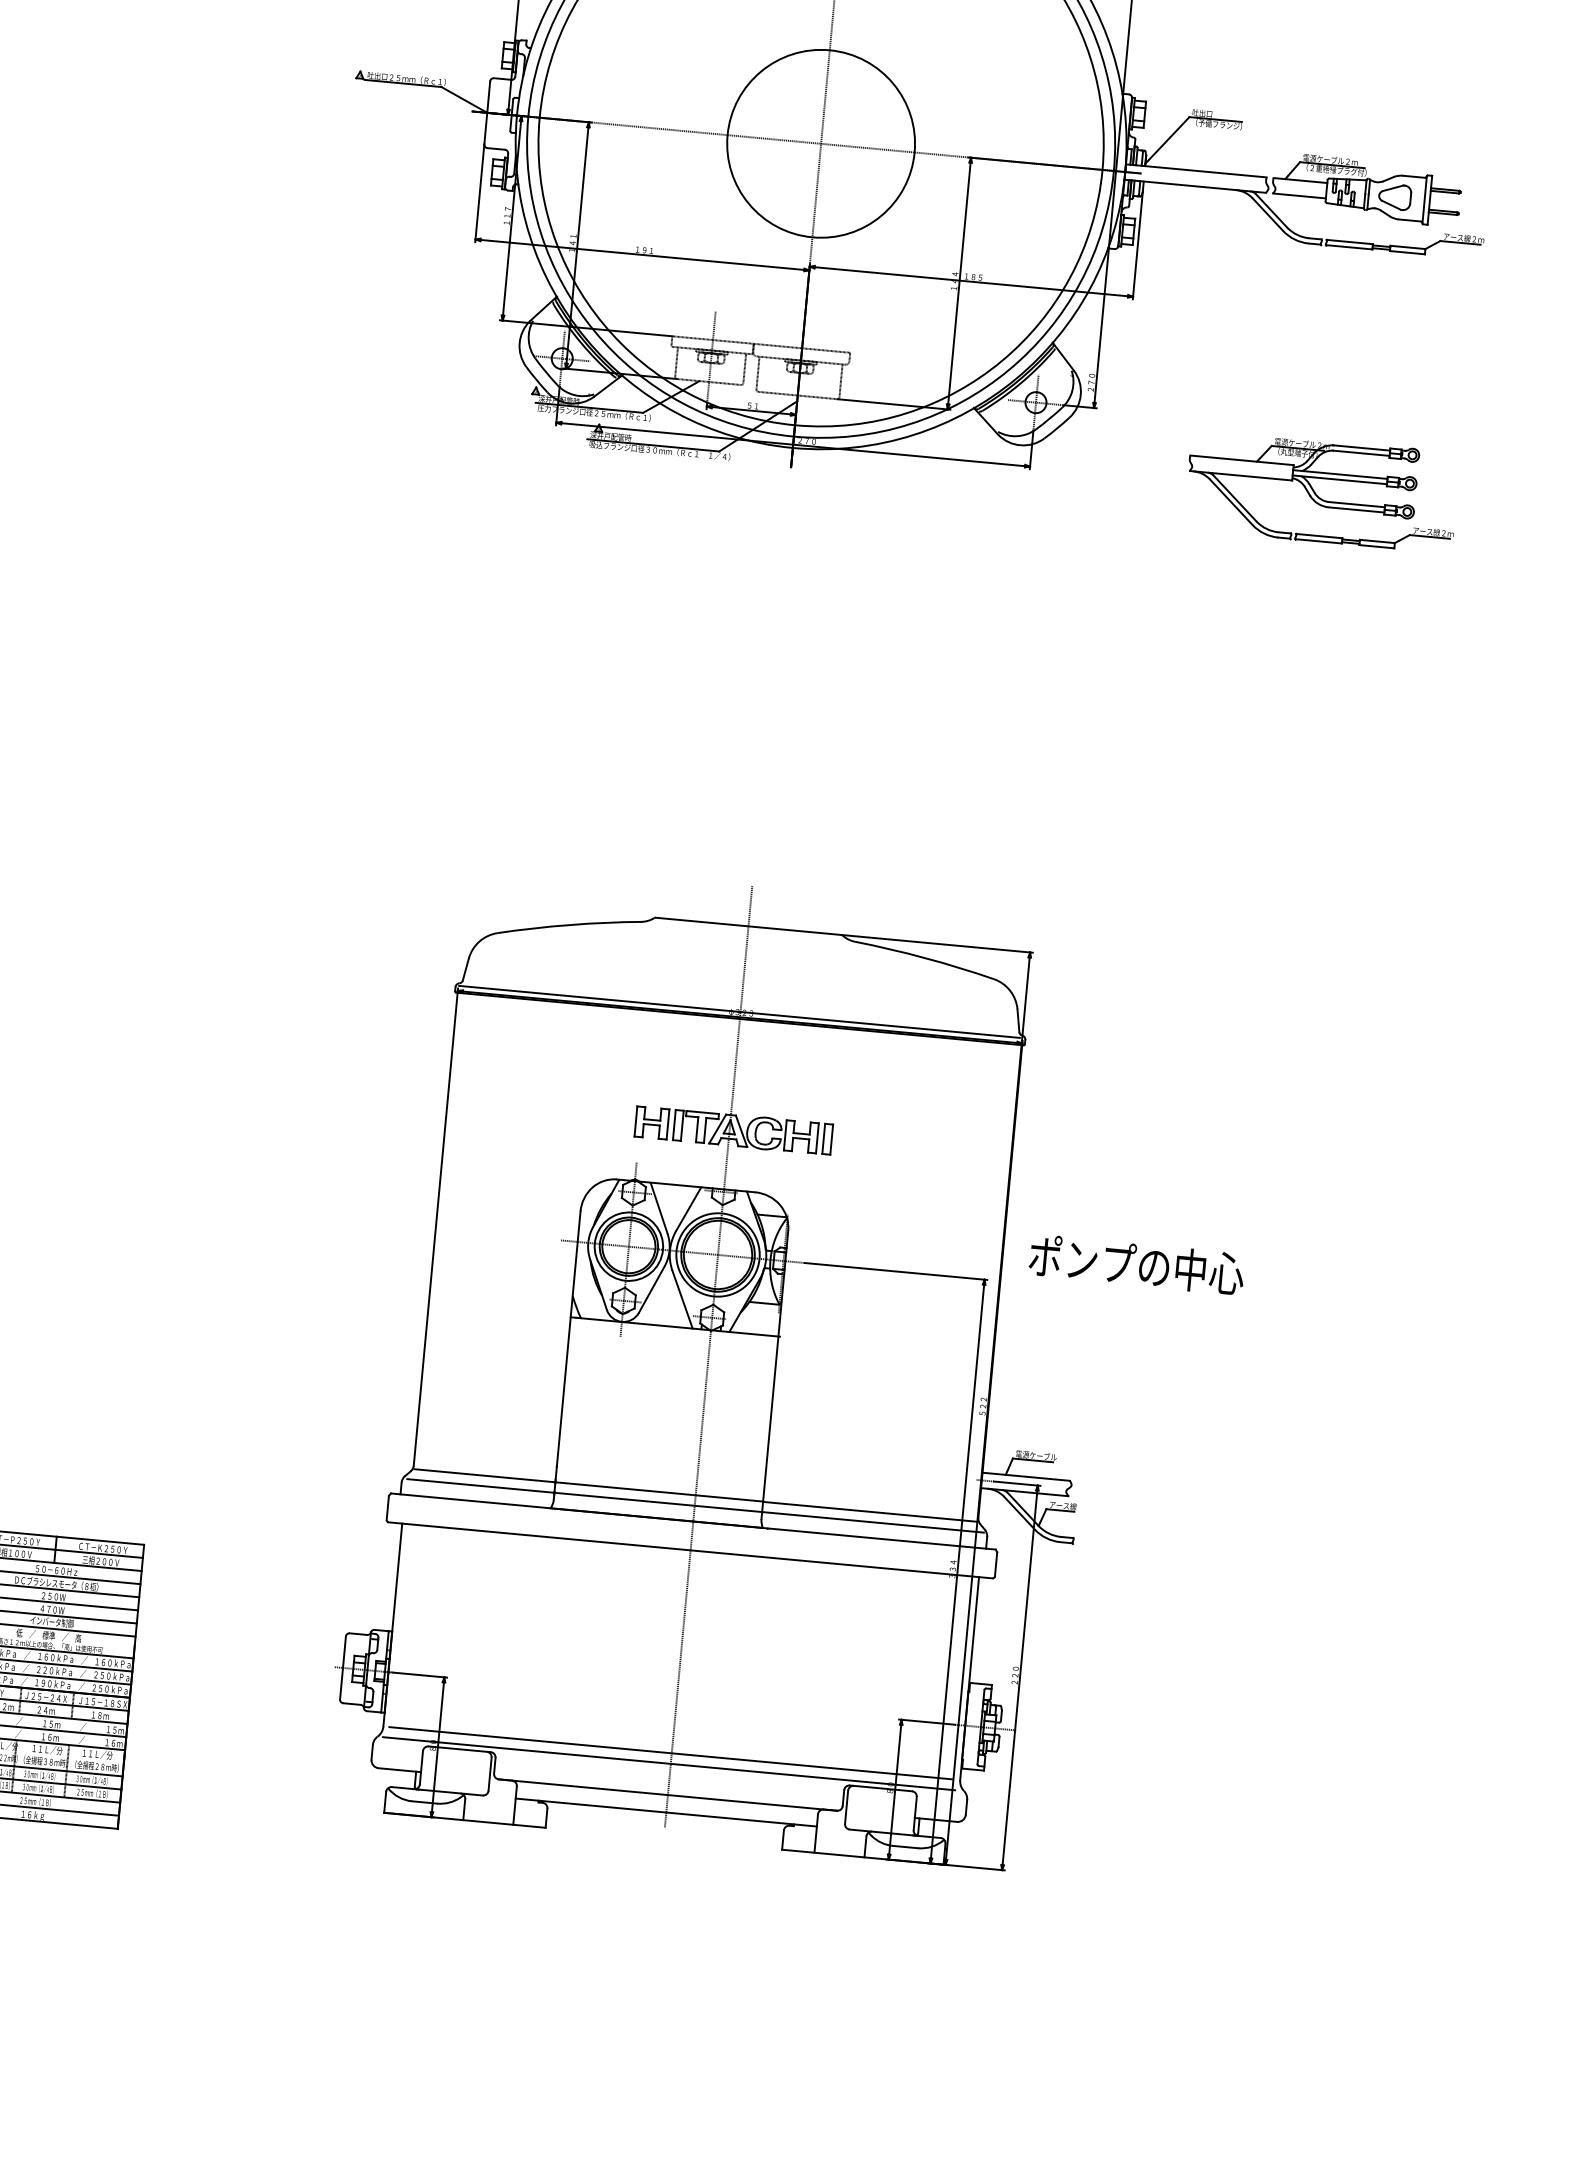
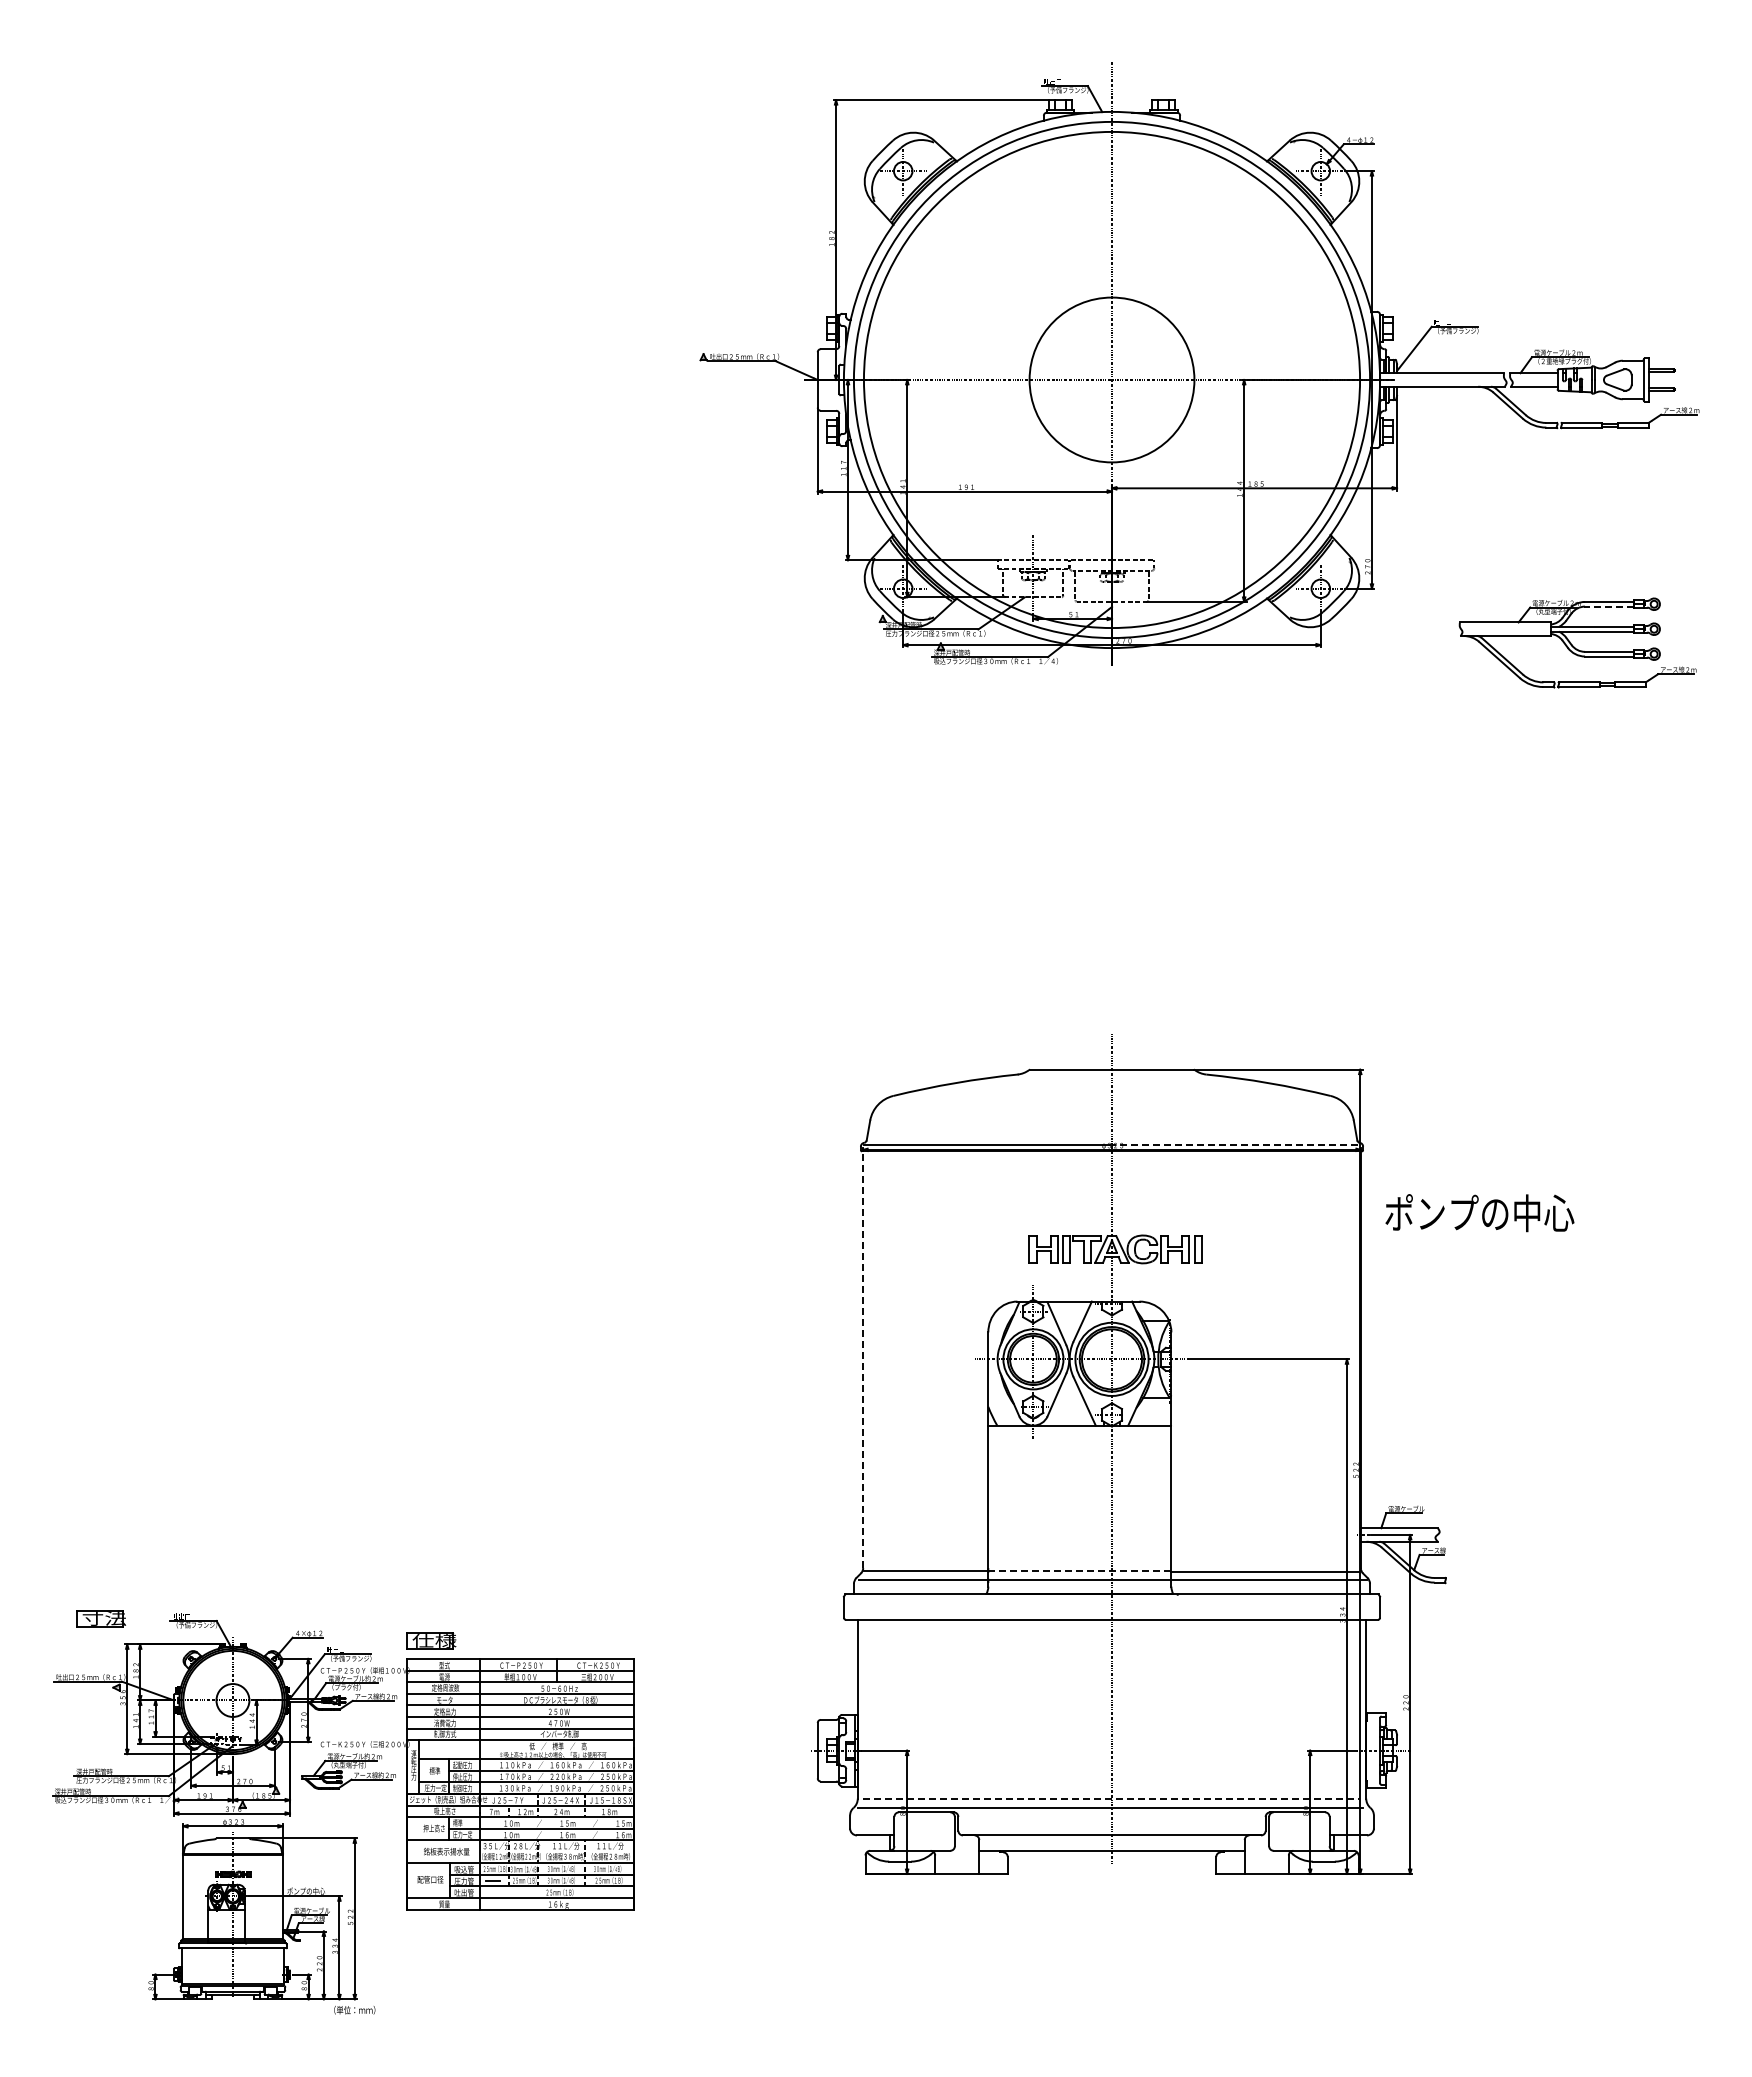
line: (1360, 453) -> (1608, 606), solid -> dashed
line: (879, 1025) -> (1234, 1145), solid -> dashed
line: (436, 1228) -> (863, 1359), solid -> dashed
text: (1136, 1265) -> (1479, 1213), moved
line: (658, 1492) -> (1079, 1571), solid -> dashed
line: (670, 1753) -> (1110, 1798), solid -> dashed

